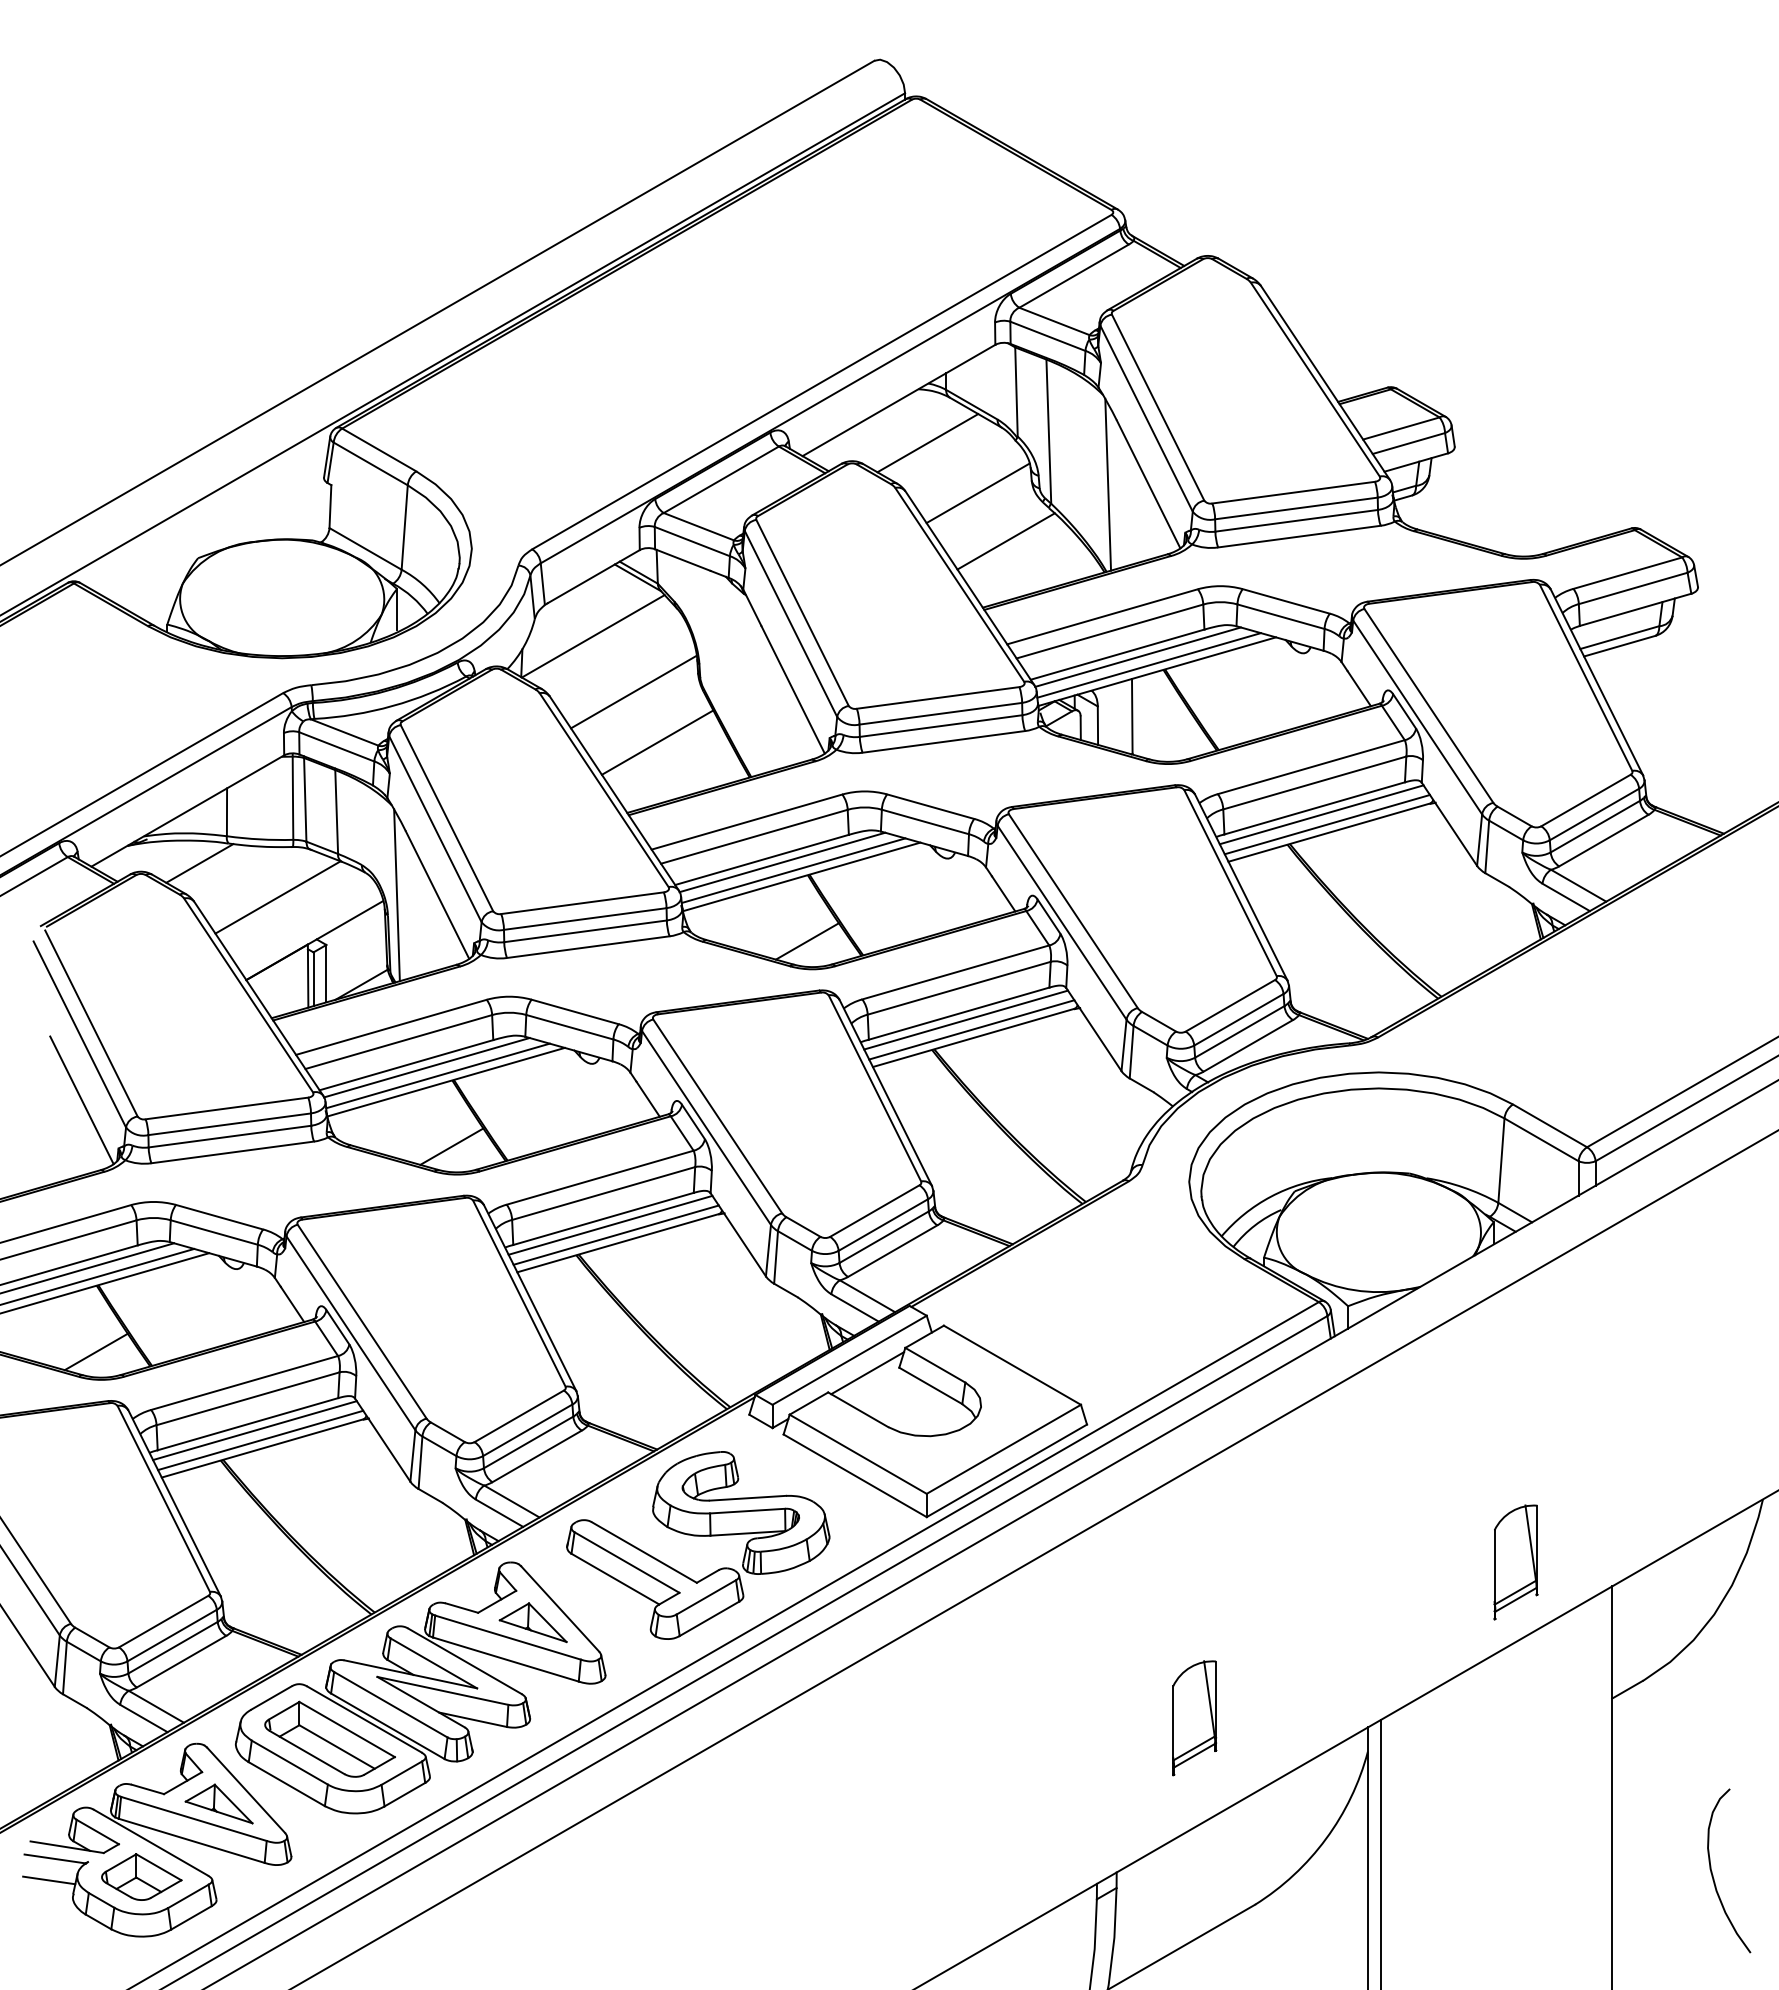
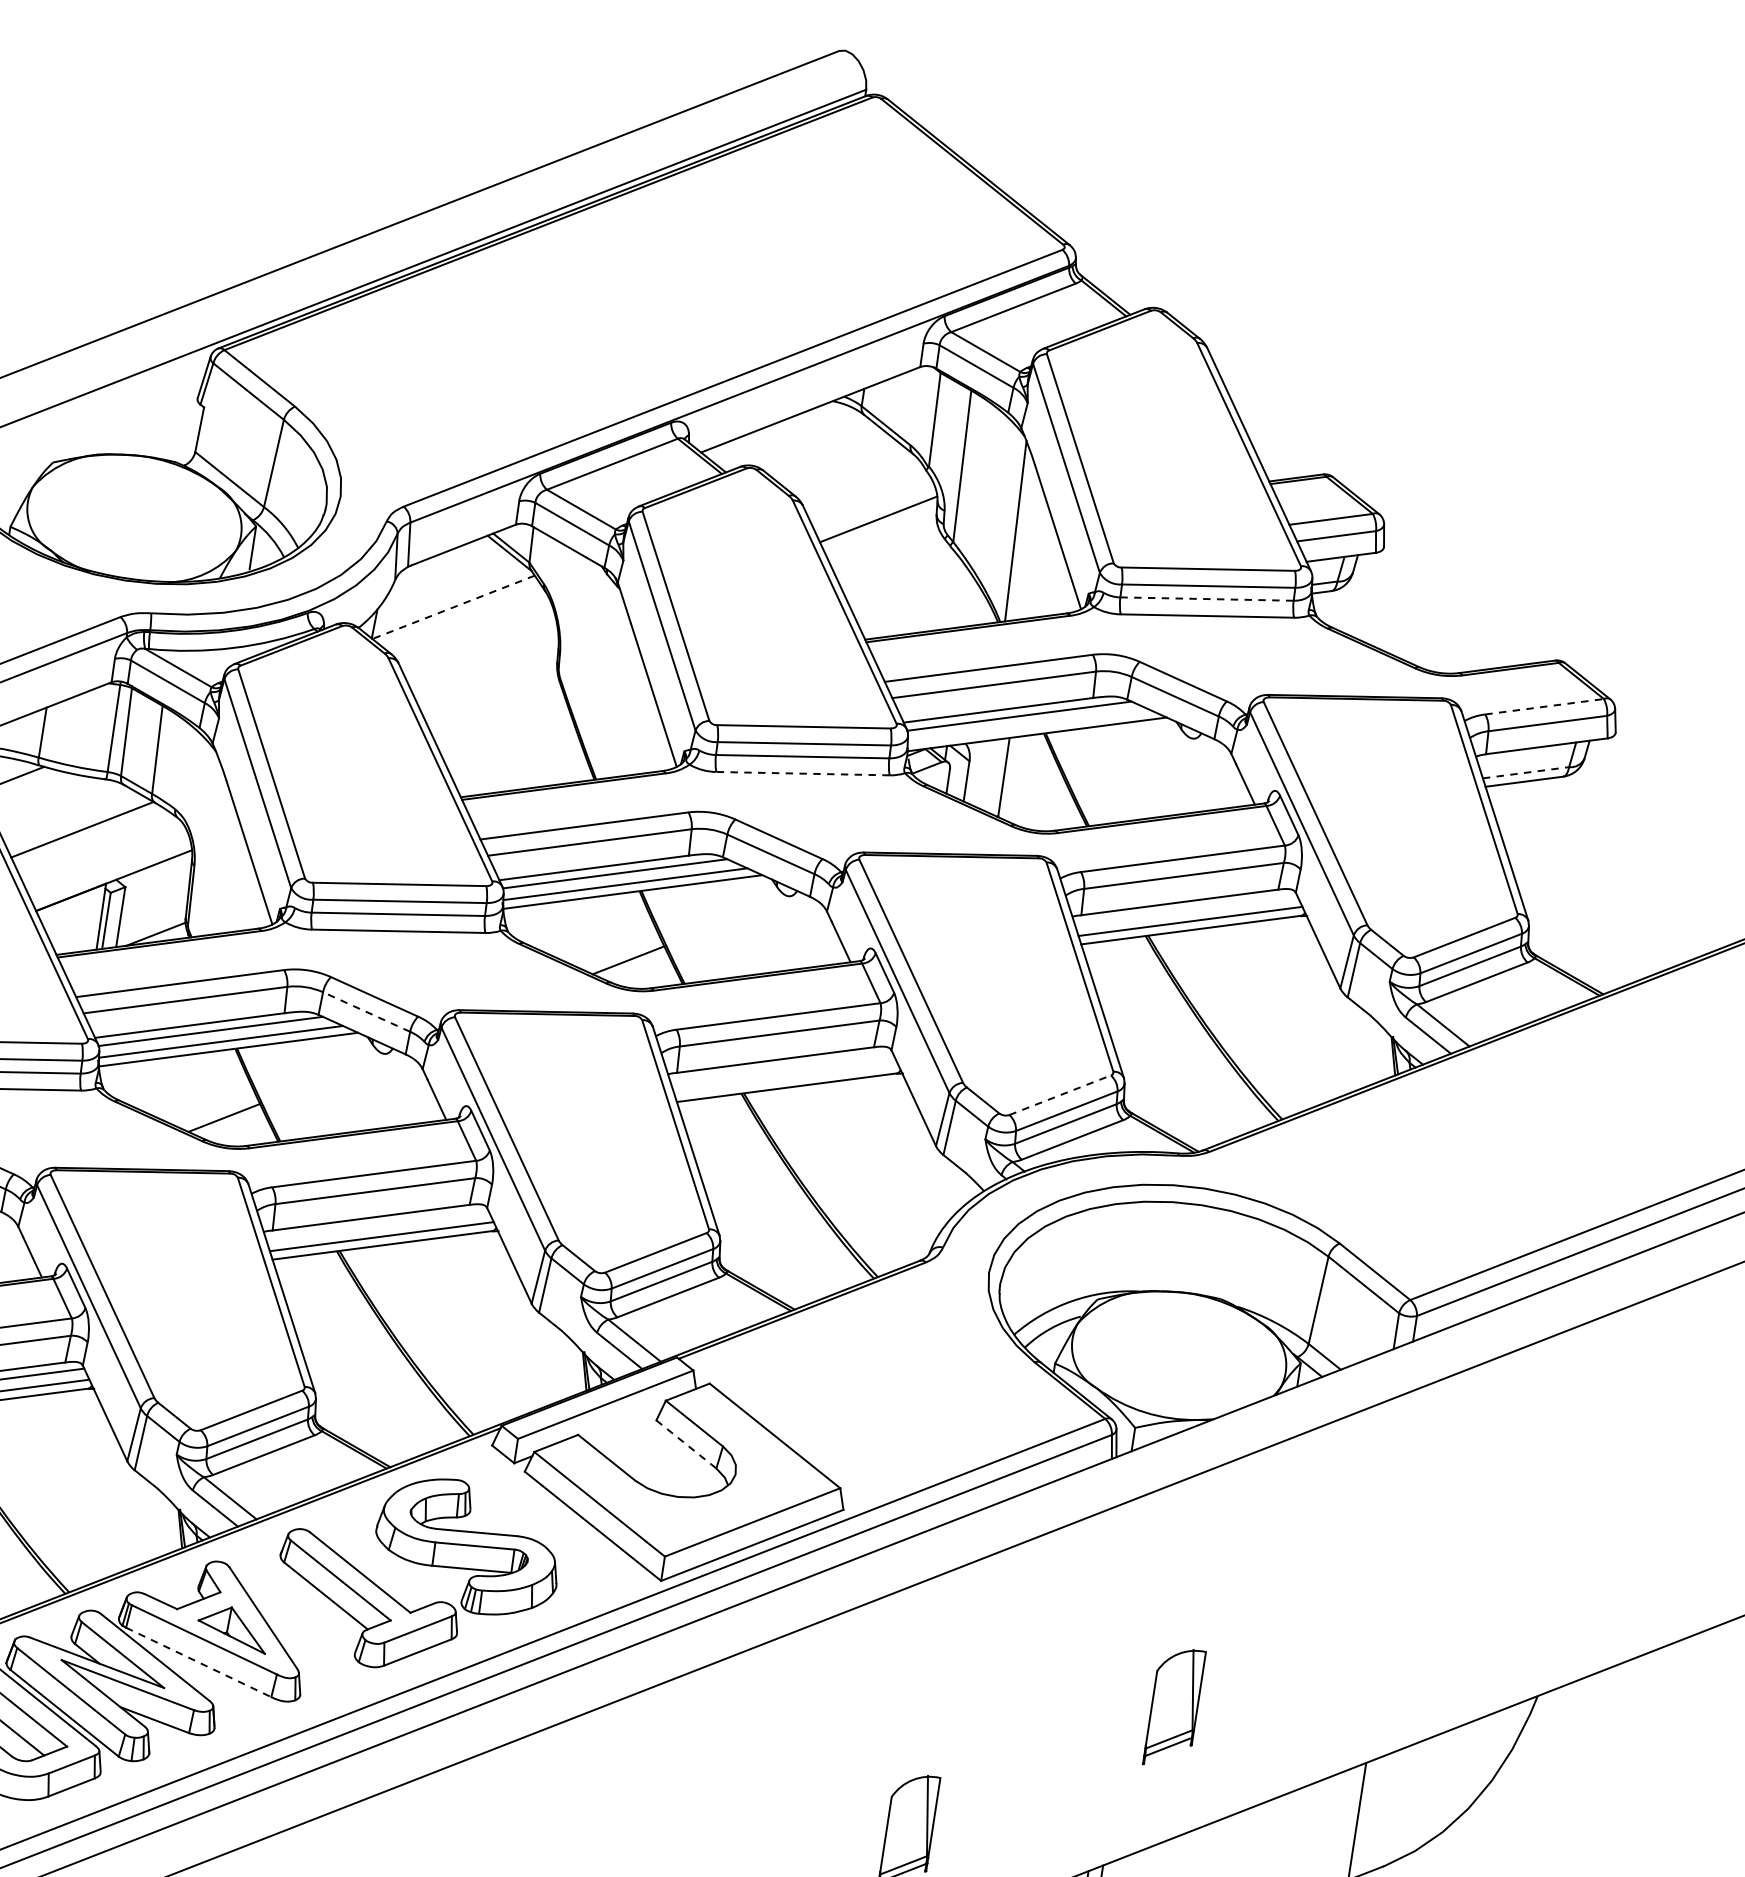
line: (927, 443) -> (833, 459), removed
line: (1297, 520) -> (1207, 598), solid -> dashed
line: (1005, 541) -> (899, 574), removed
line: (1627, 573) -> (1544, 707), solid -> dashed
line: (592, 636) -> (452, 607), solid -> dashed
line: (1620, 637) -> (1526, 772), solid -> dashed
line: (1148, 665) -> (1029, 726), removed
line: (633, 691) -> (486, 671), removed
line: (943, 741) -> (802, 773), solid -> dashed
line: (657, 742) -> (503, 728), removed
line: (1321, 814) -> (1185, 909), removed
line: (396, 895) -> (206, 846), removed
line: (1230, 1005) -> (1060, 1094), solid -> dashed
line: (965, 1019) -> (781, 1067), removed
line: (569, 1027) -> (366, 1012), solid -> dashed
line: (971, 1029) -> (785, 1078), removed
line: (610, 1224) -> (377, 1224), removed
line: (867, 1373) -> (622, 1421), removed
line: (931, 1386) -> (687, 1445), solid -> dashed
part: (1515, 1562) -> (1174, 1707), moved
line: (506, 1659) -> (199, 1662), solid -> dashed

